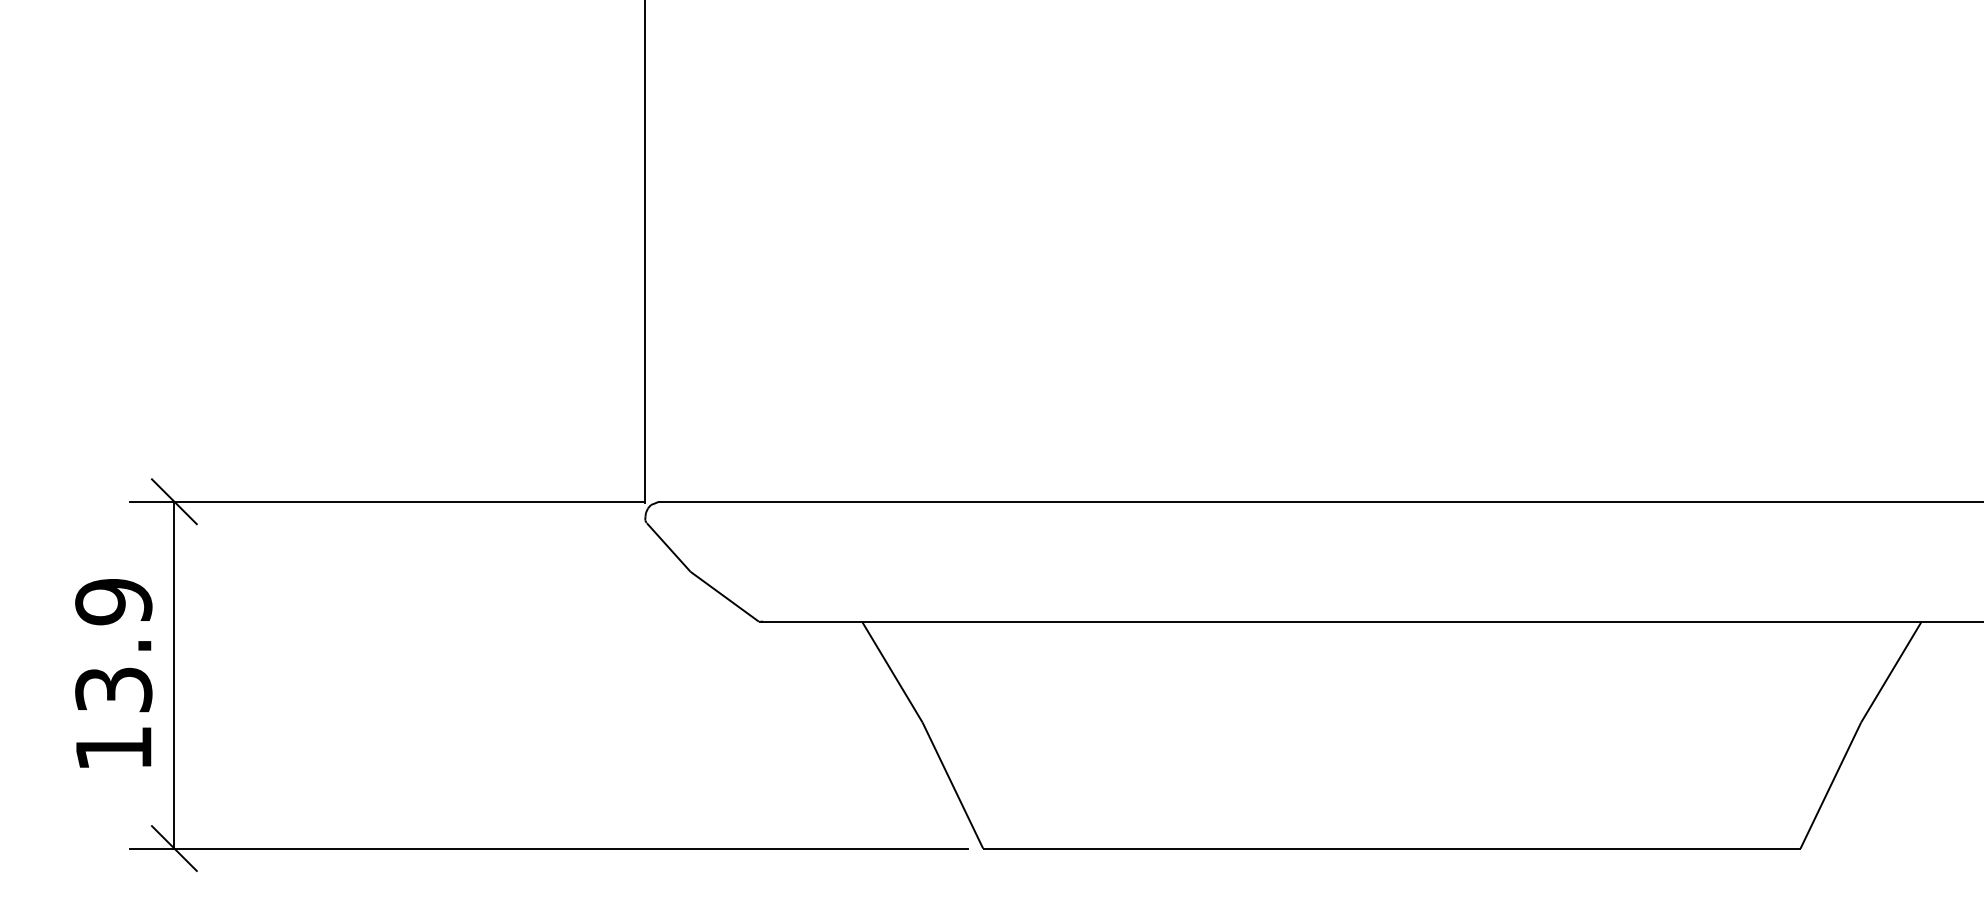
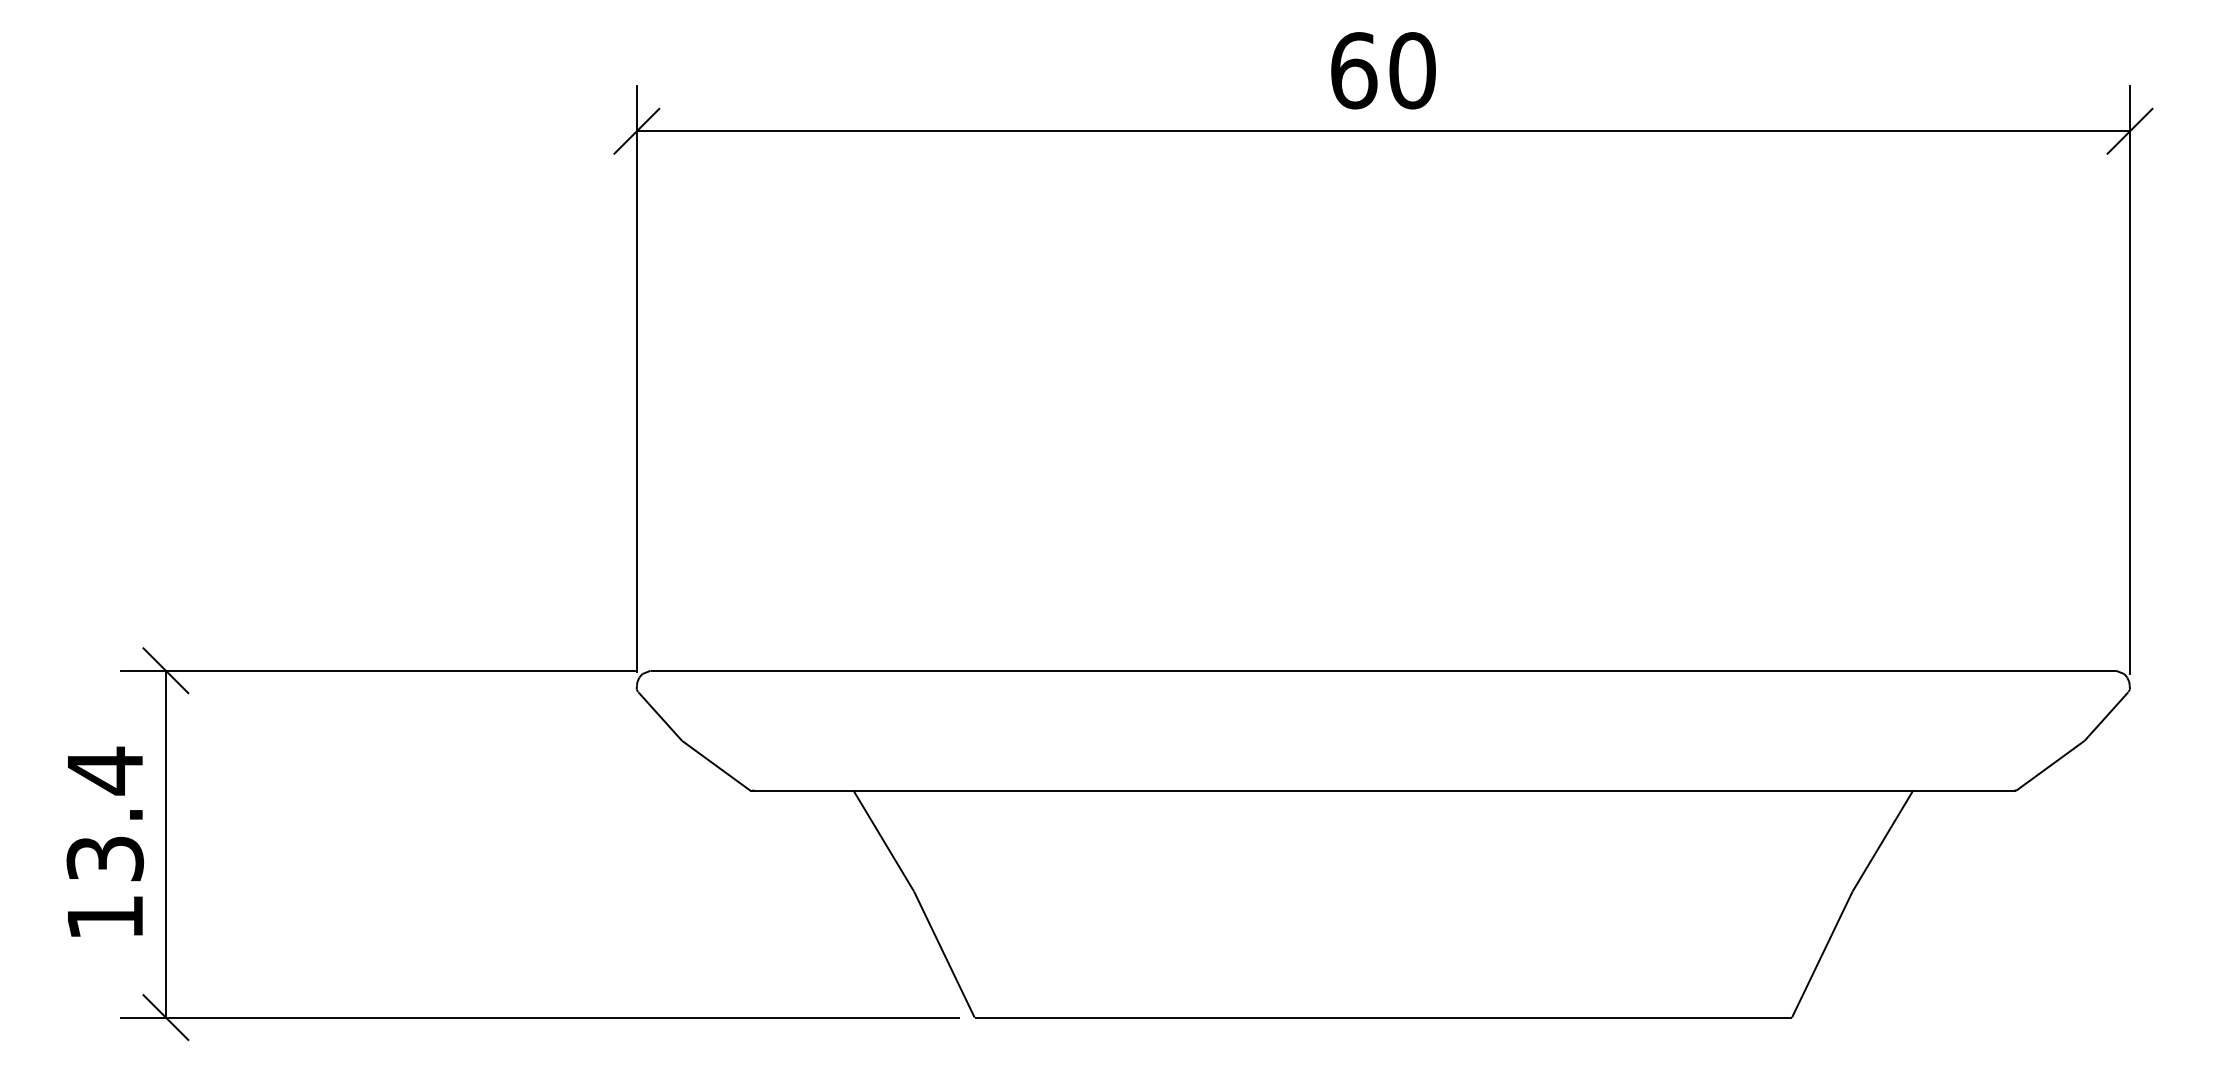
text: (114, 601) -> (105, 770), 13.9 -> 13.4

